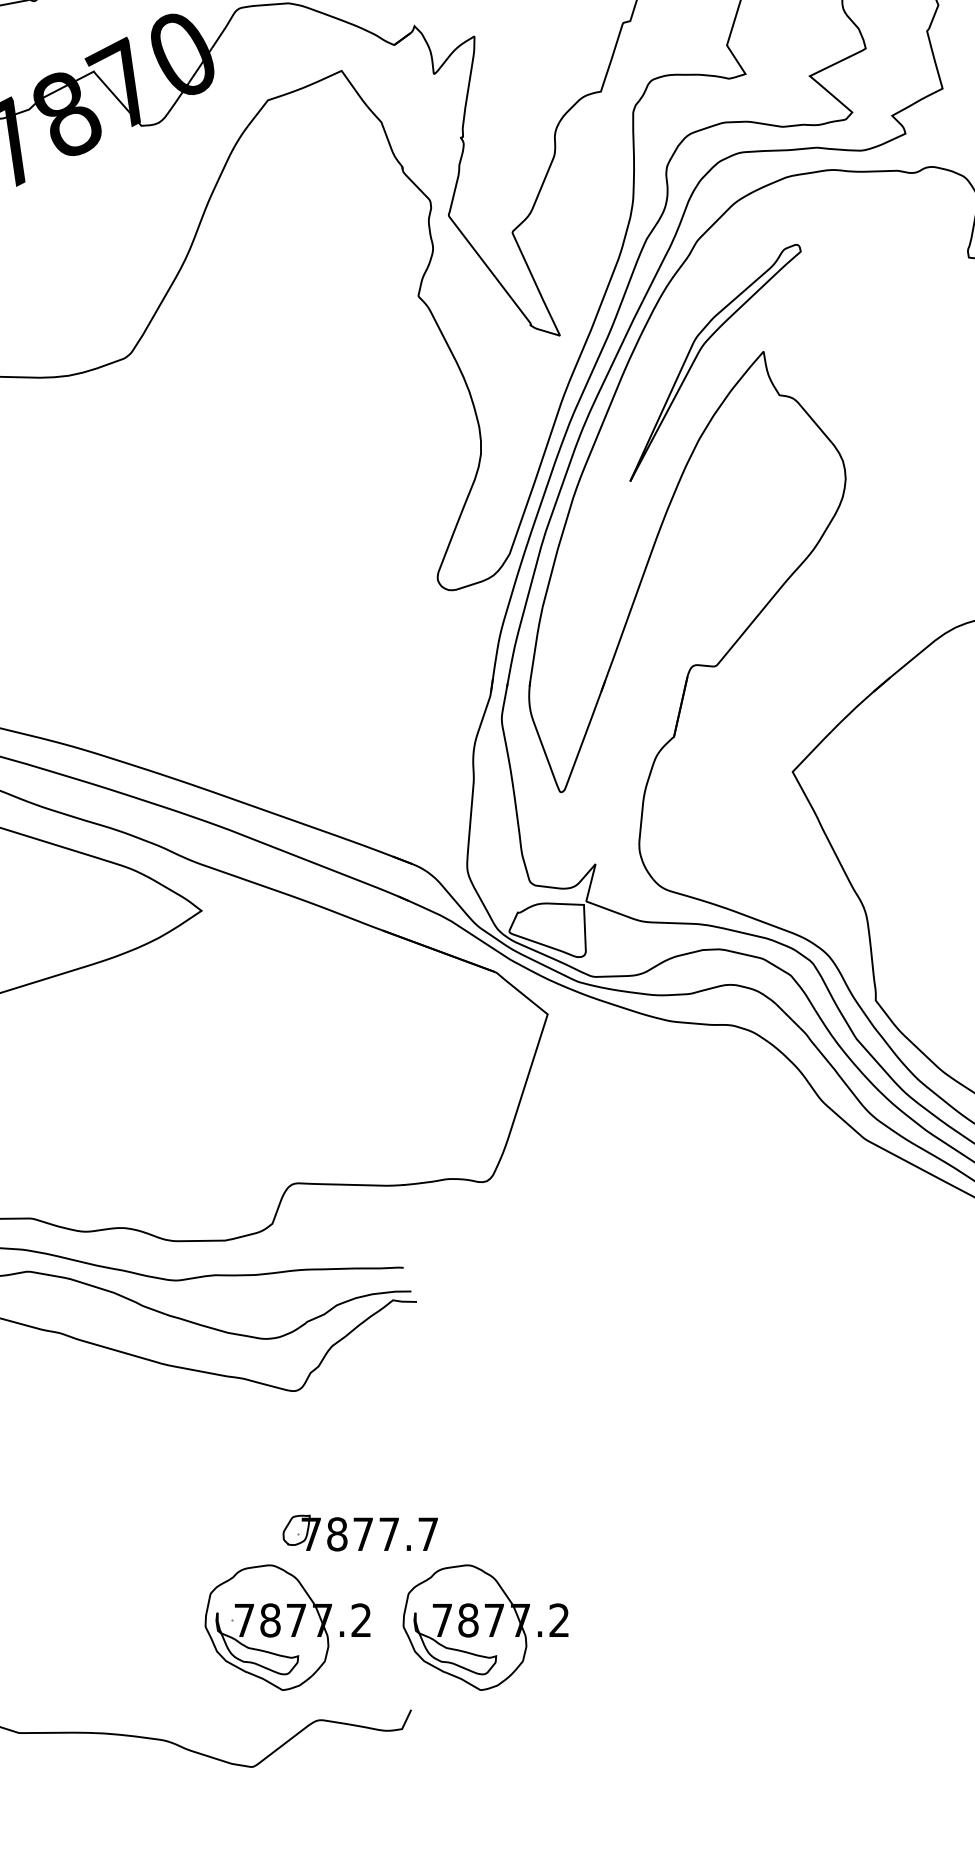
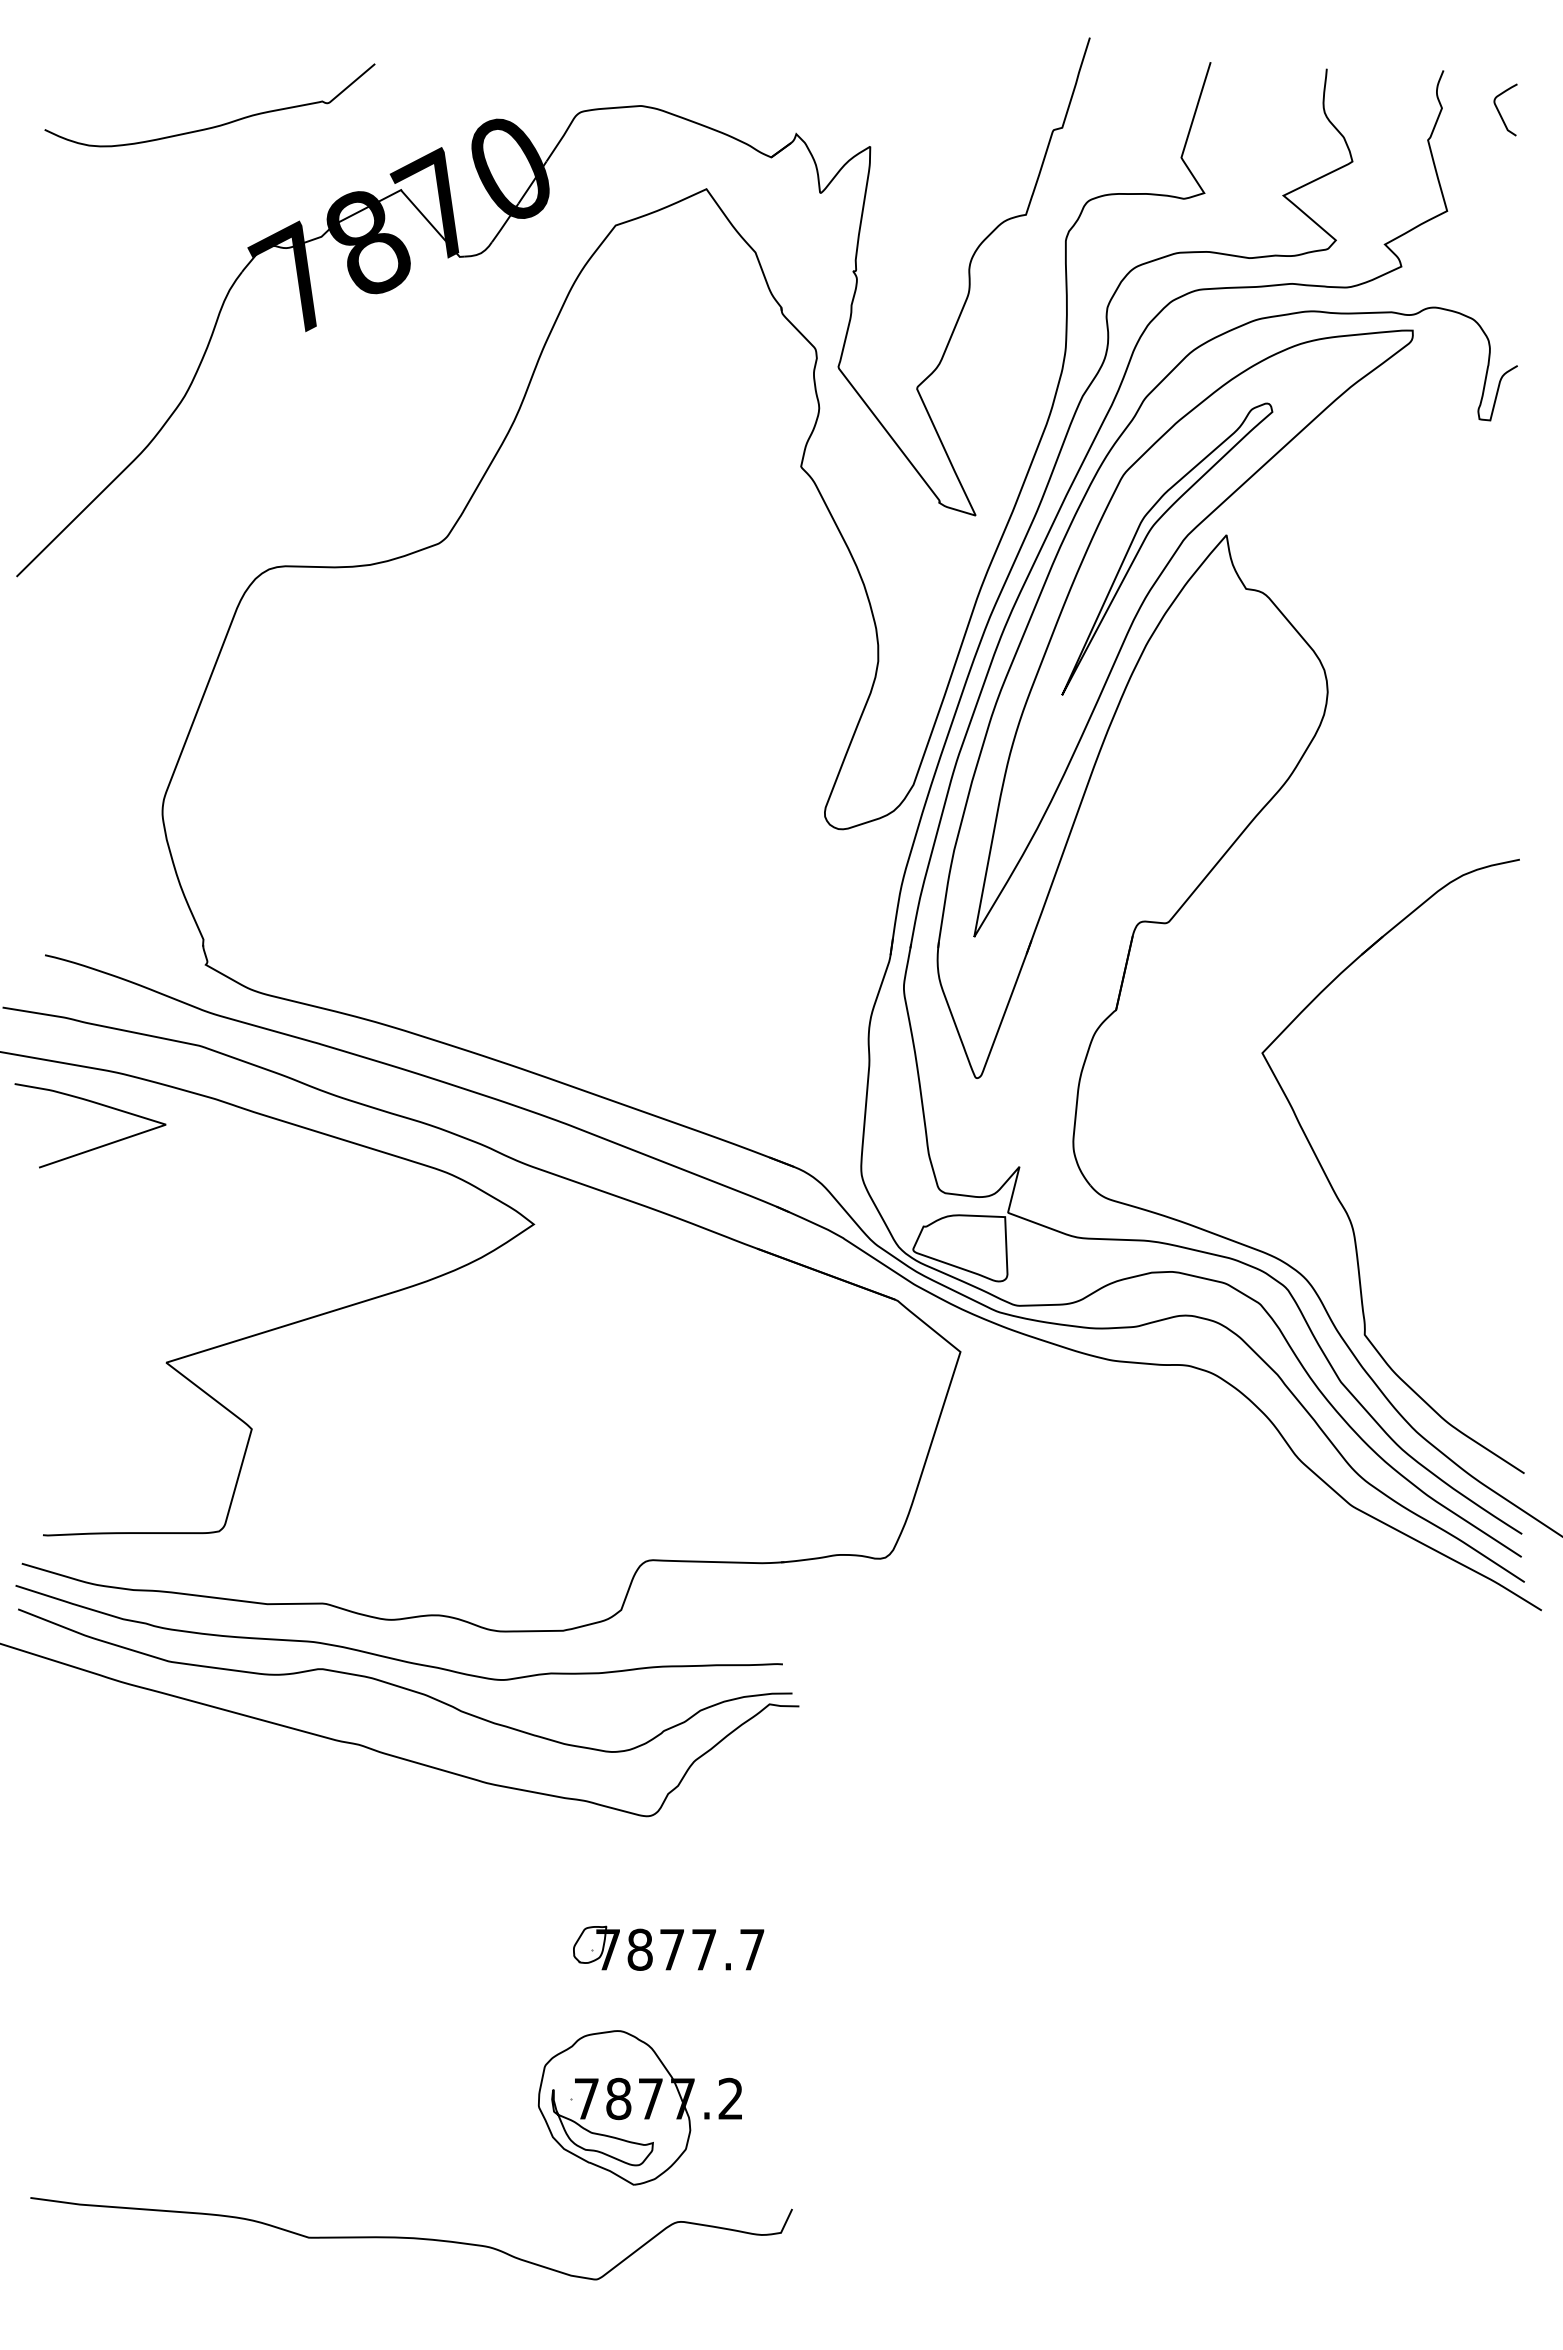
part: (697, 406) -> (1144, 602), added
part: (360, 1532) -> (668, 1947), moved
part: (485, 1627) -> (883, 2107), removed

